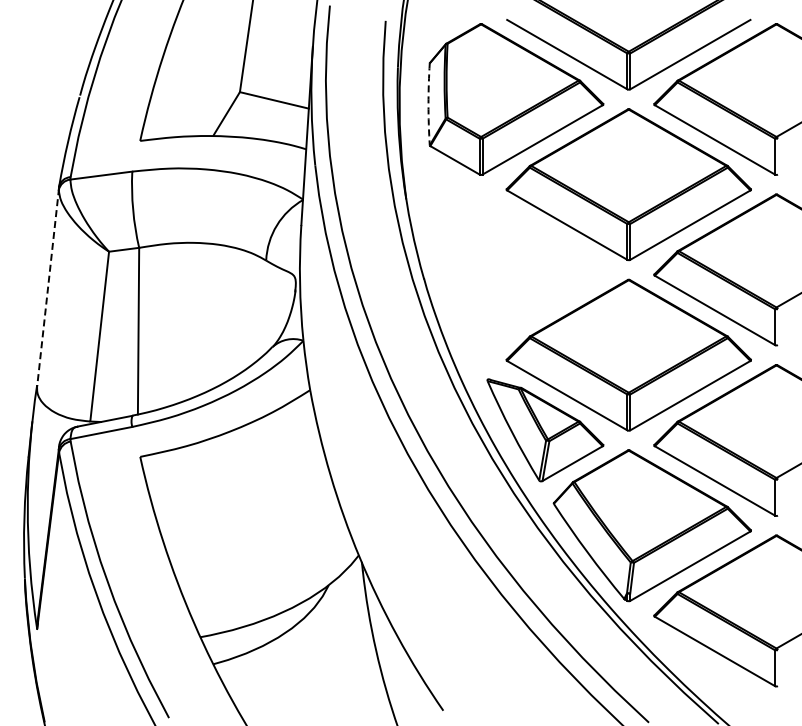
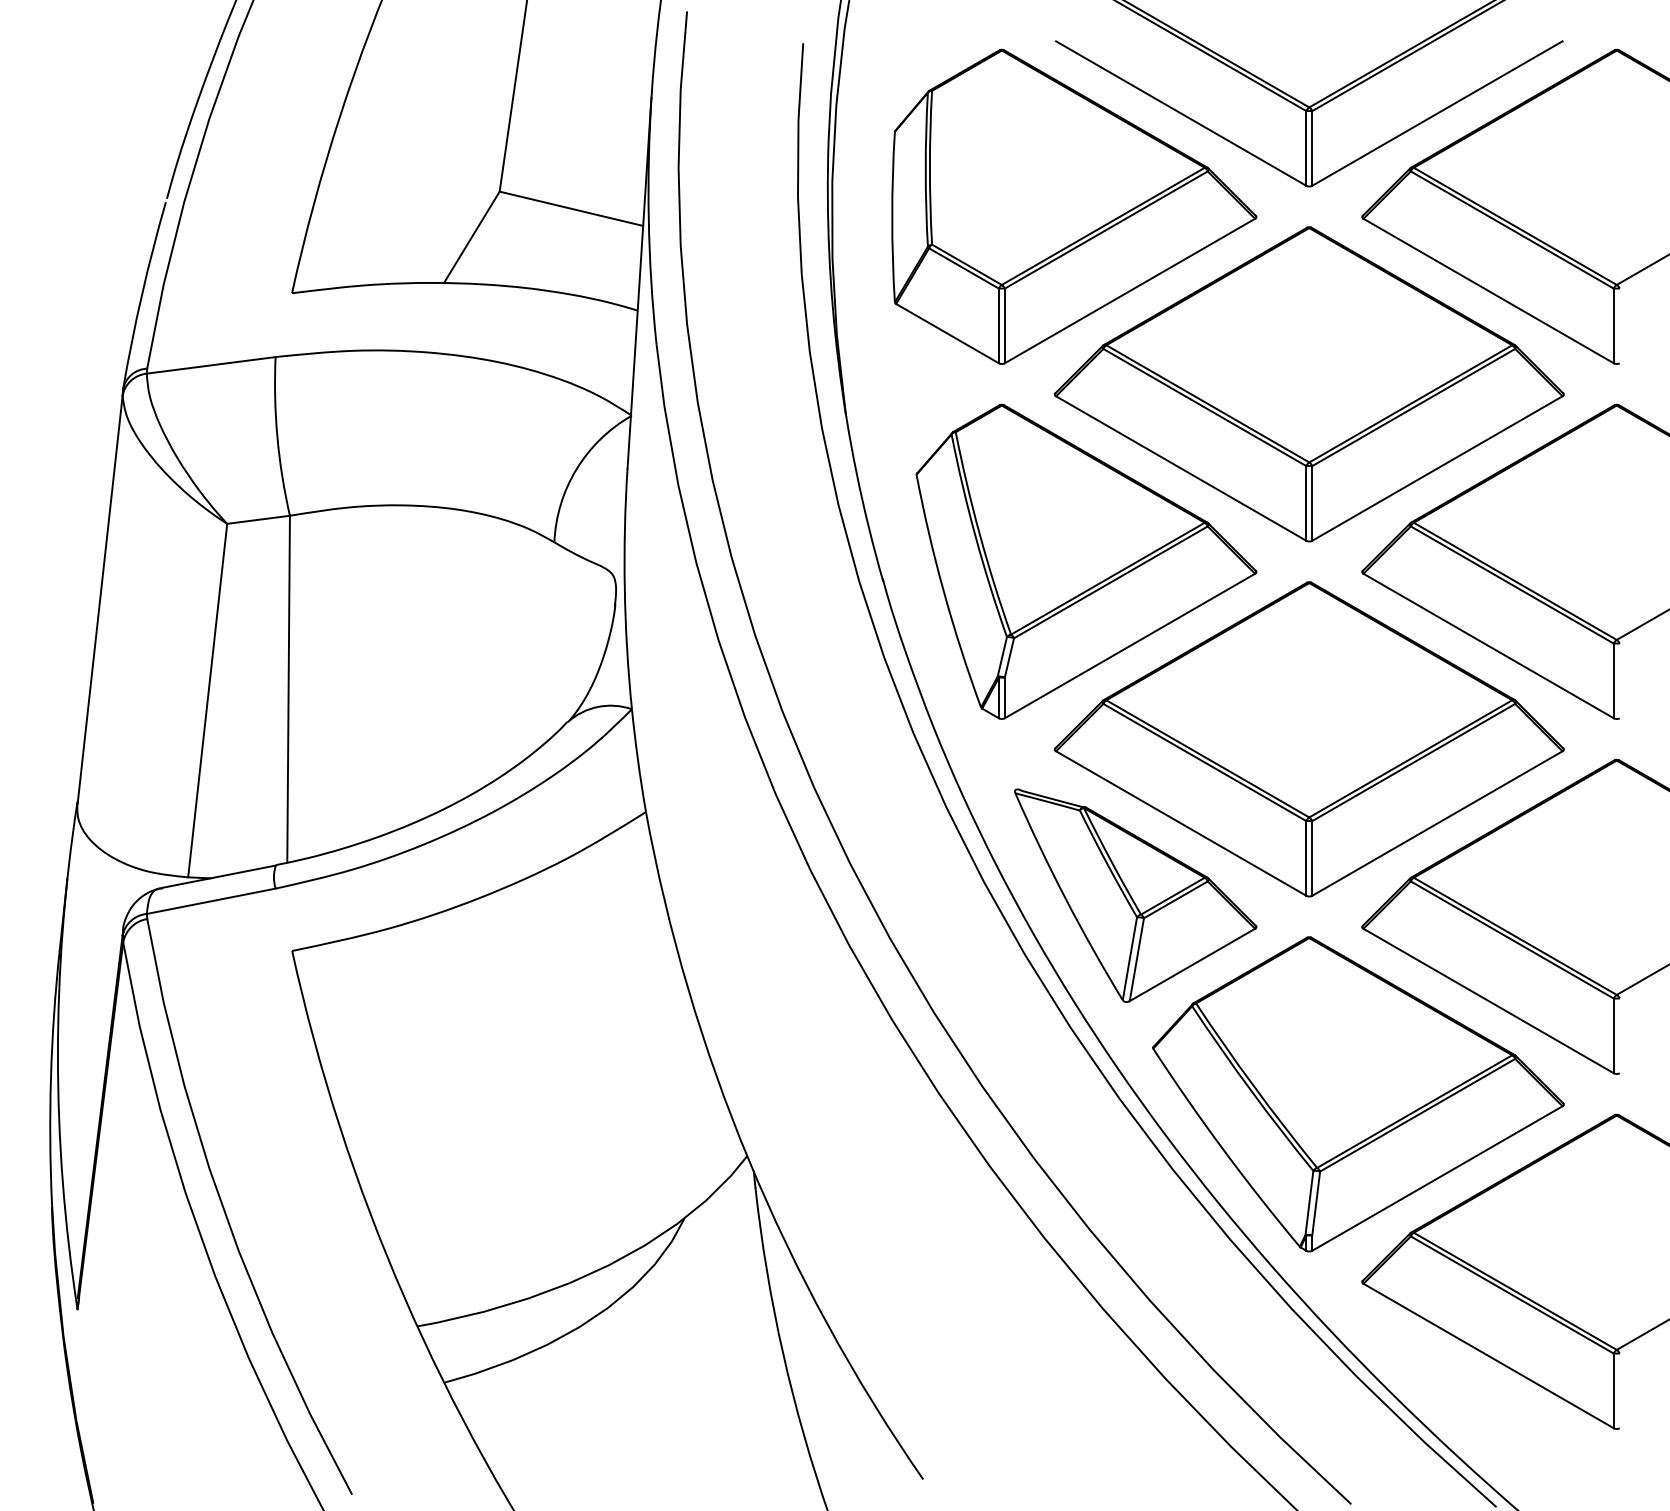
arc: (428, 104) -> (892, 217), dashed -> solid
part: (521, 269) -> (1085, 560), added
line: (48, 287) -> (101, 598), dashed -> solid

